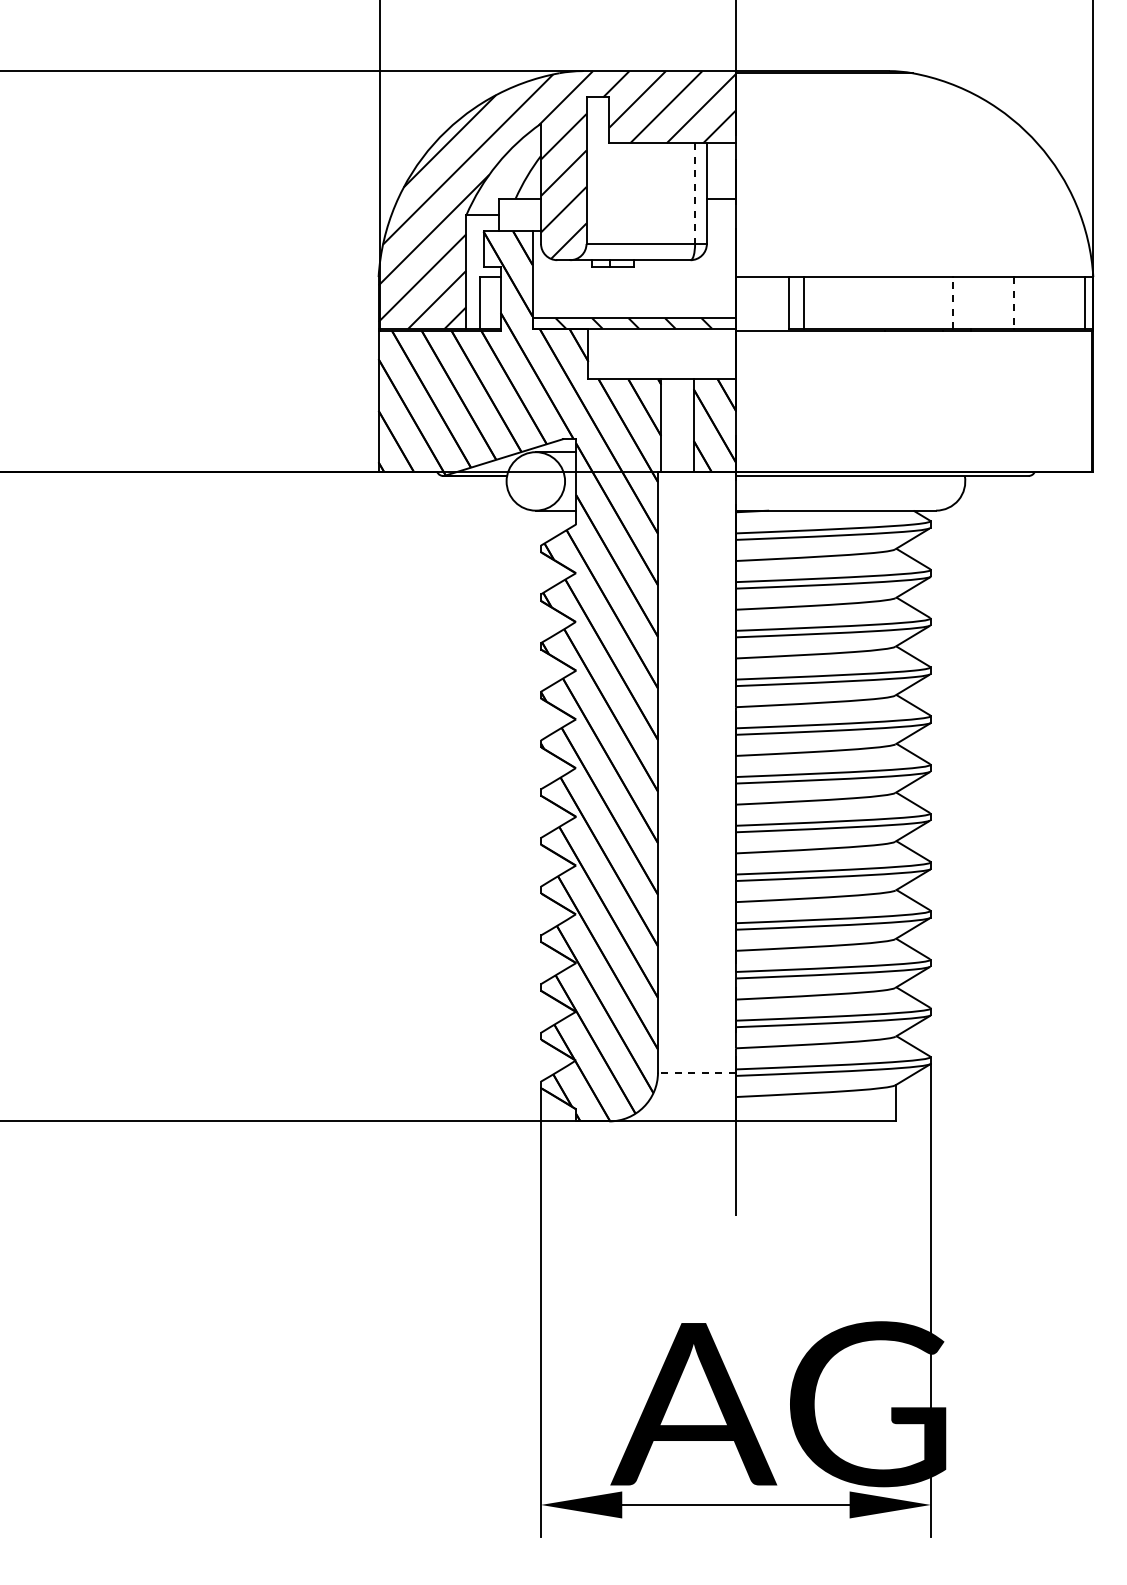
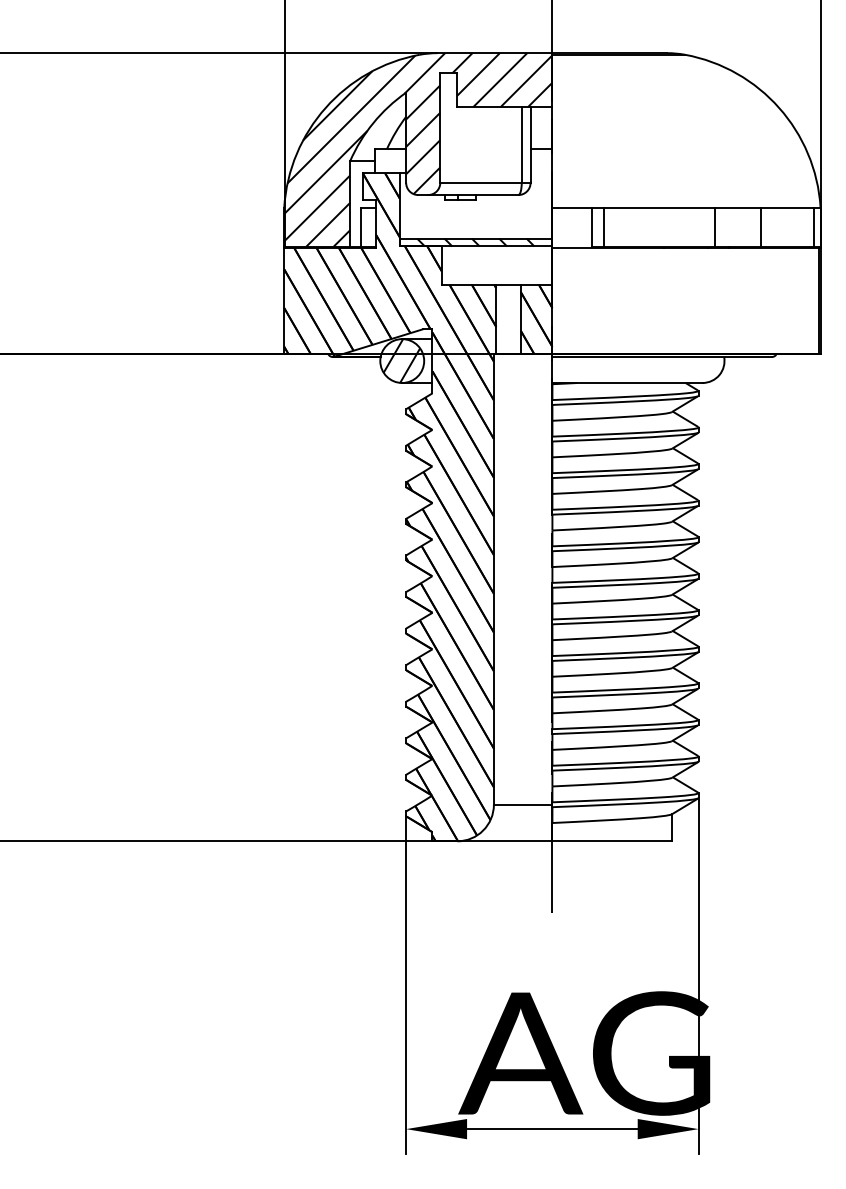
line: (695, 194) -> (522, 145), dashed -> solid
line: (952, 303) -> (714, 227), dashed -> solid
line: (1013, 303) -> (760, 227), dashed -> solid
hatch: (535, 481) -> (401, 361), added
line: (696, 1072) -> (522, 804), dashed -> solid

